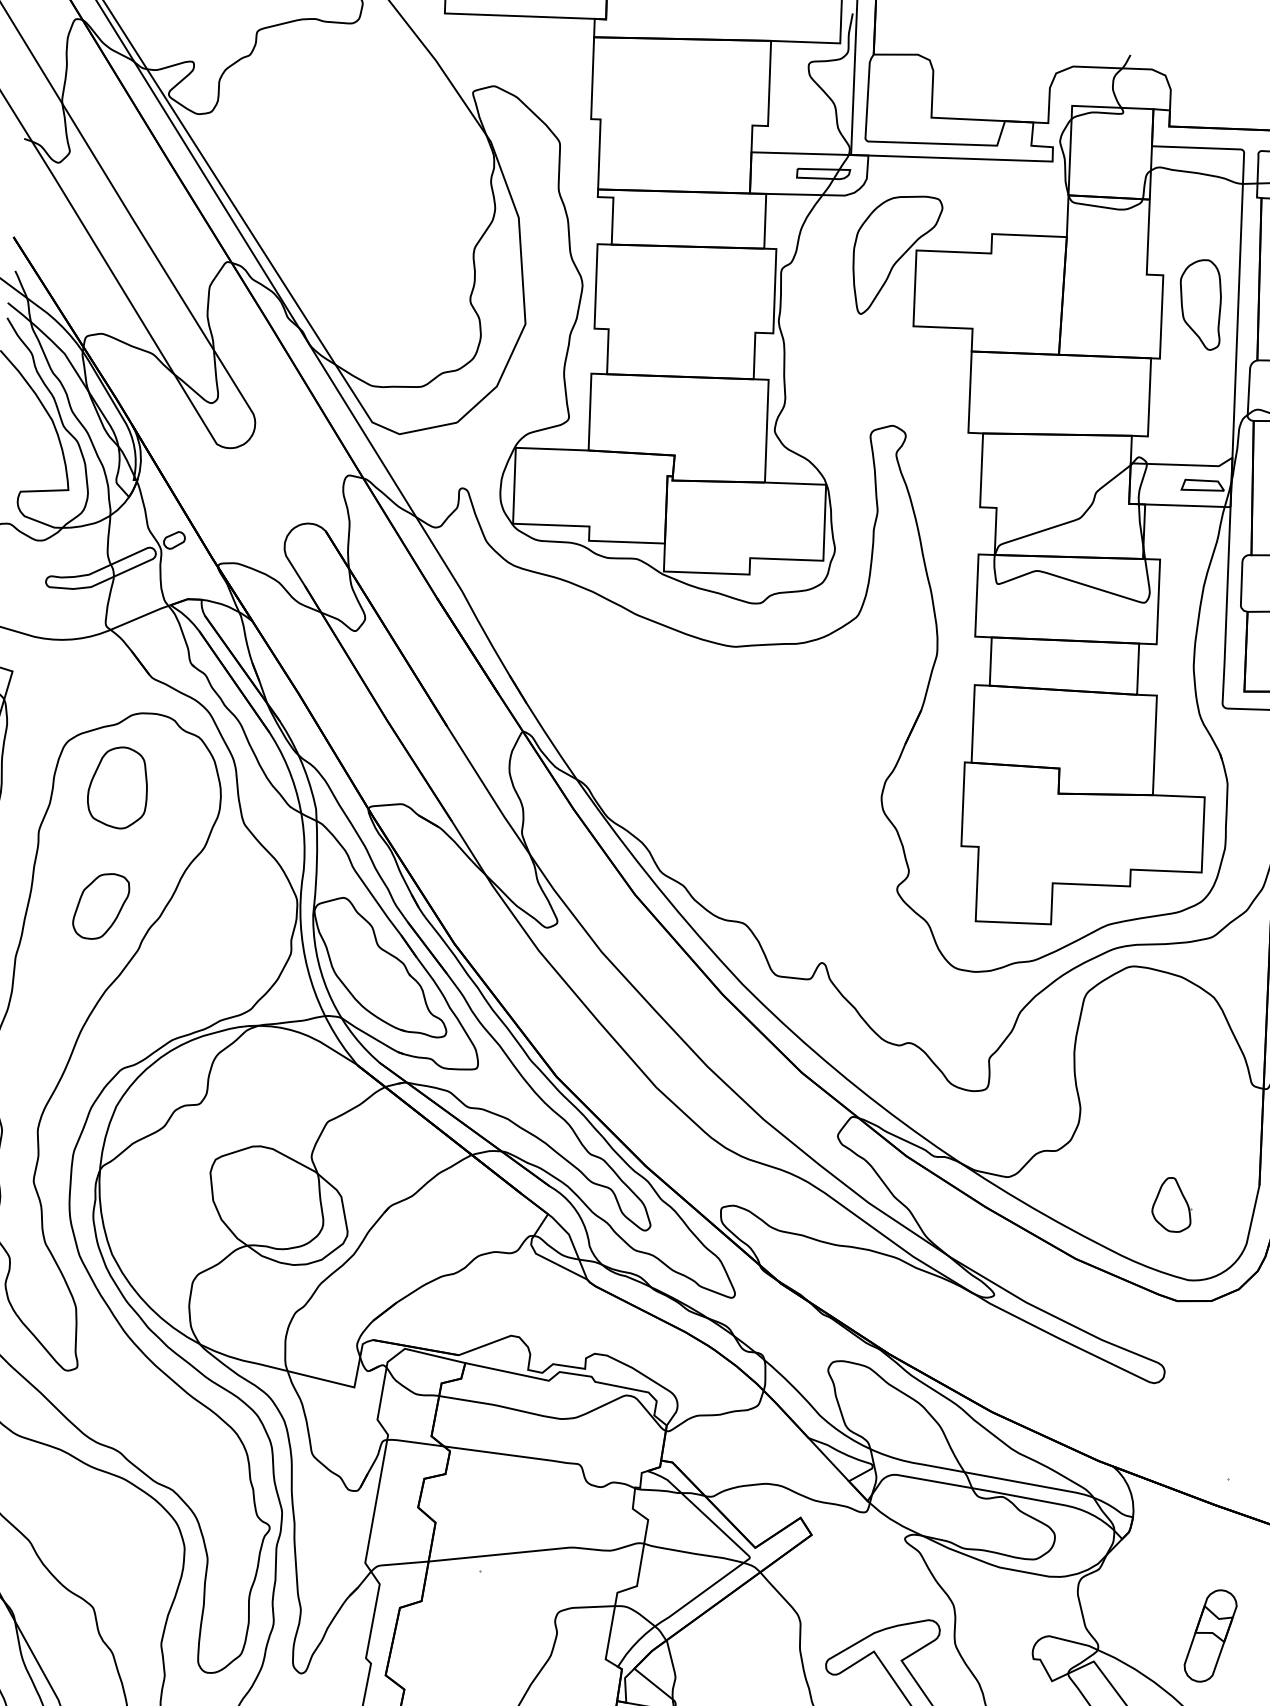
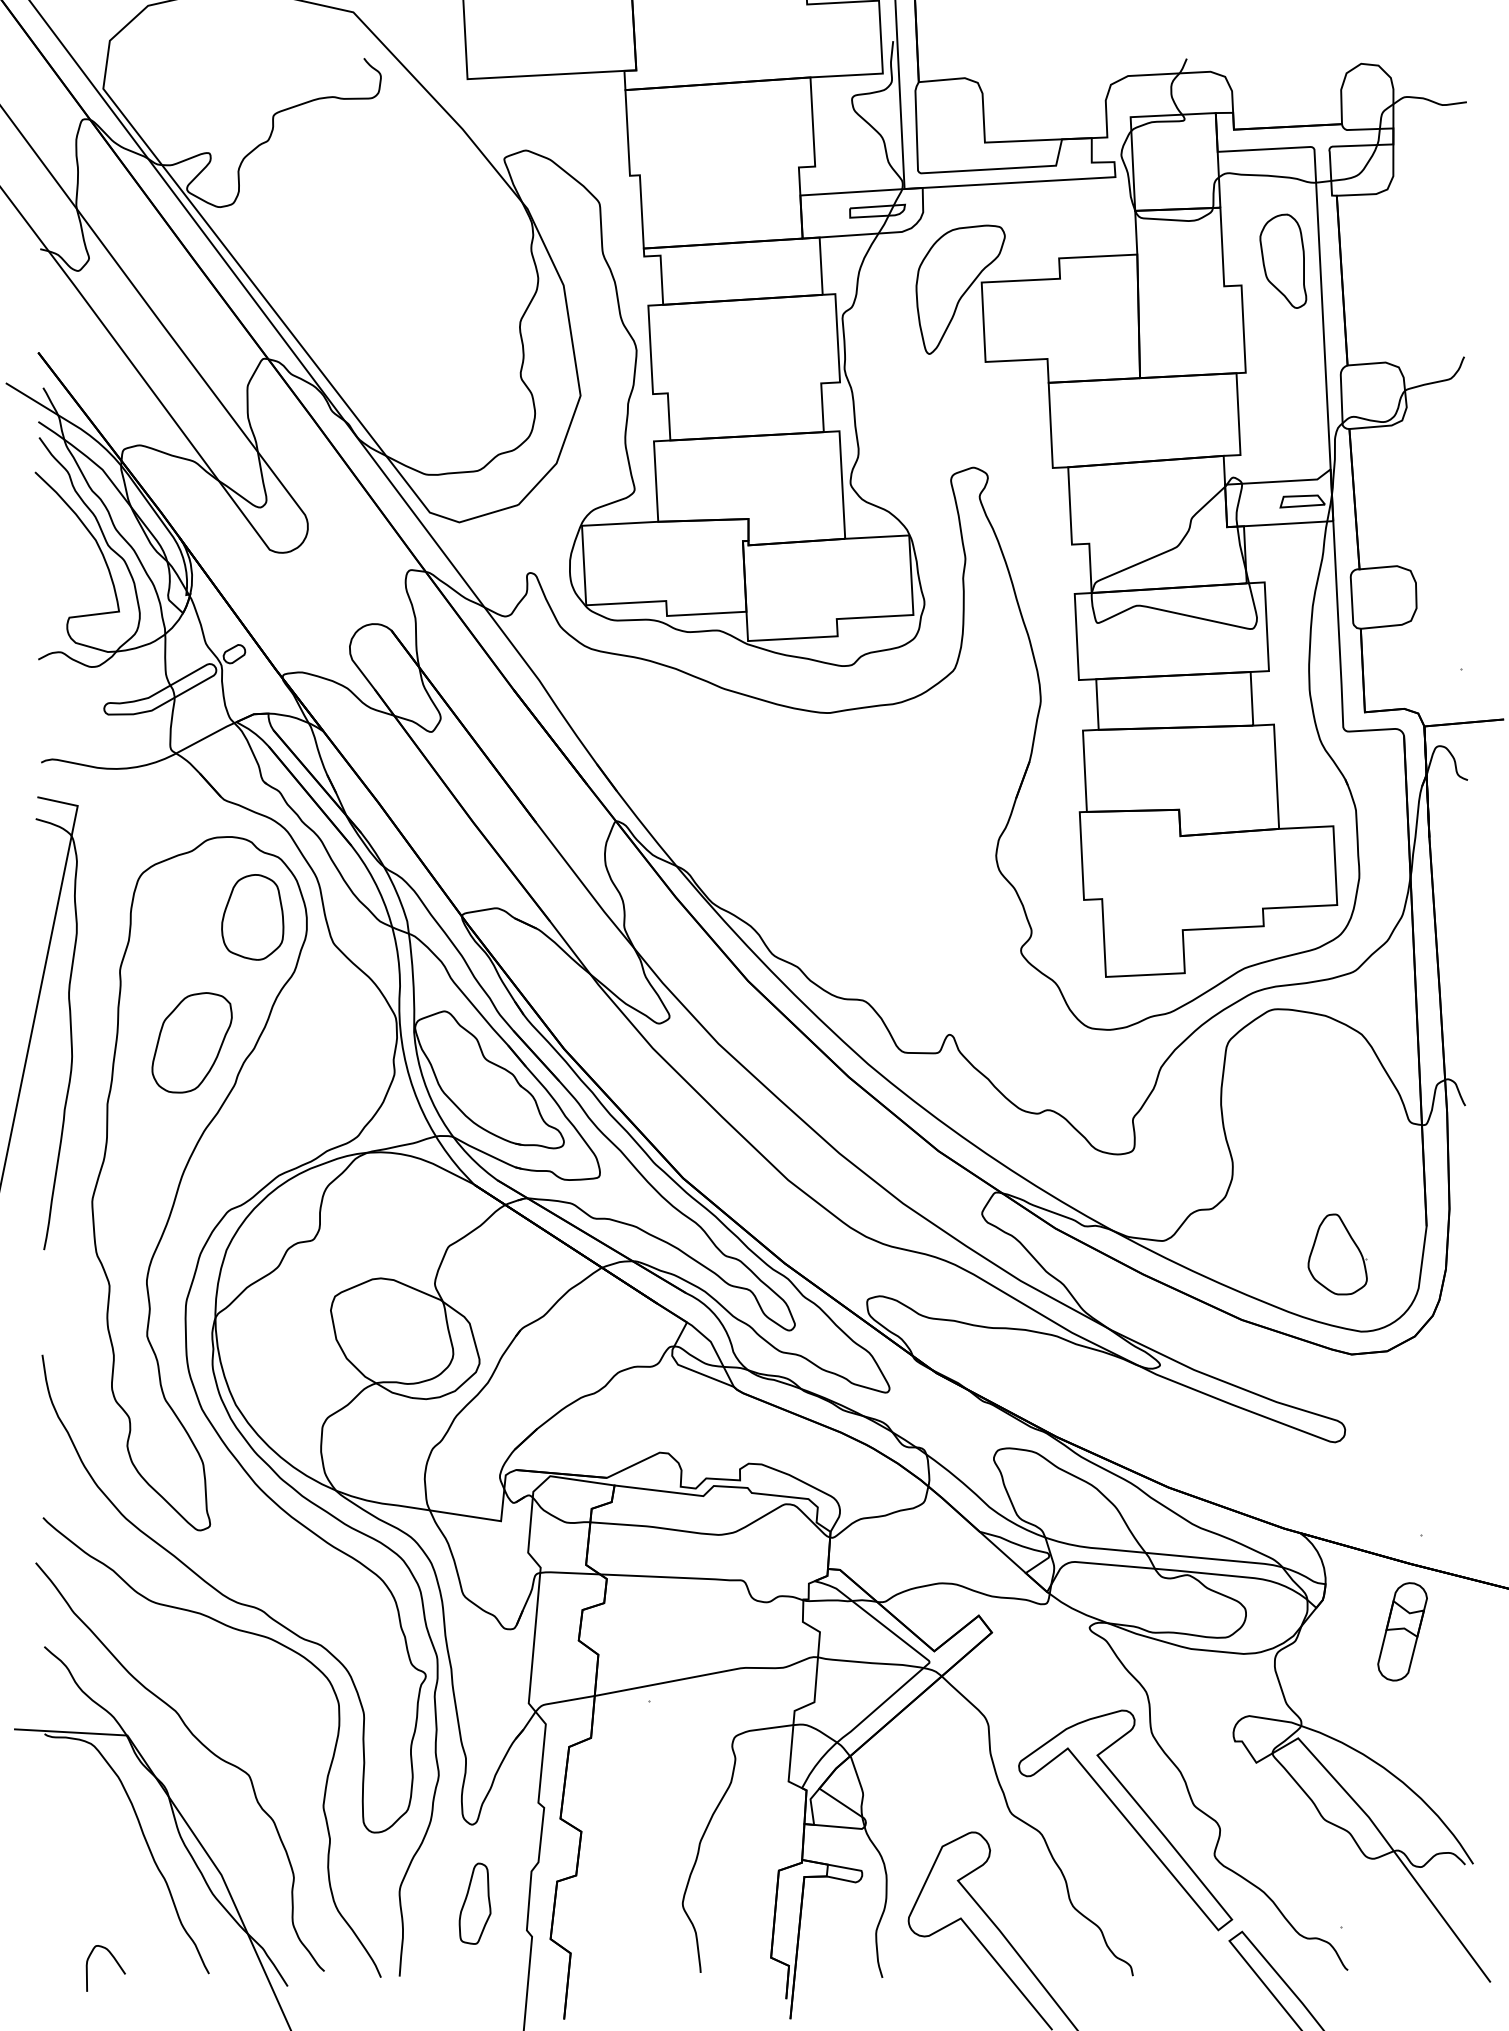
part: (1200, 303) -> (1283, 260), moved
part: (117, 787) -> (252, 917), moved
part: (100, 905) -> (191, 1042), size x1.43
part: (1172, 1204) -> (1337, 1254), size x1.43
part: (1210, 1635) -> (1402, 1631), moved

